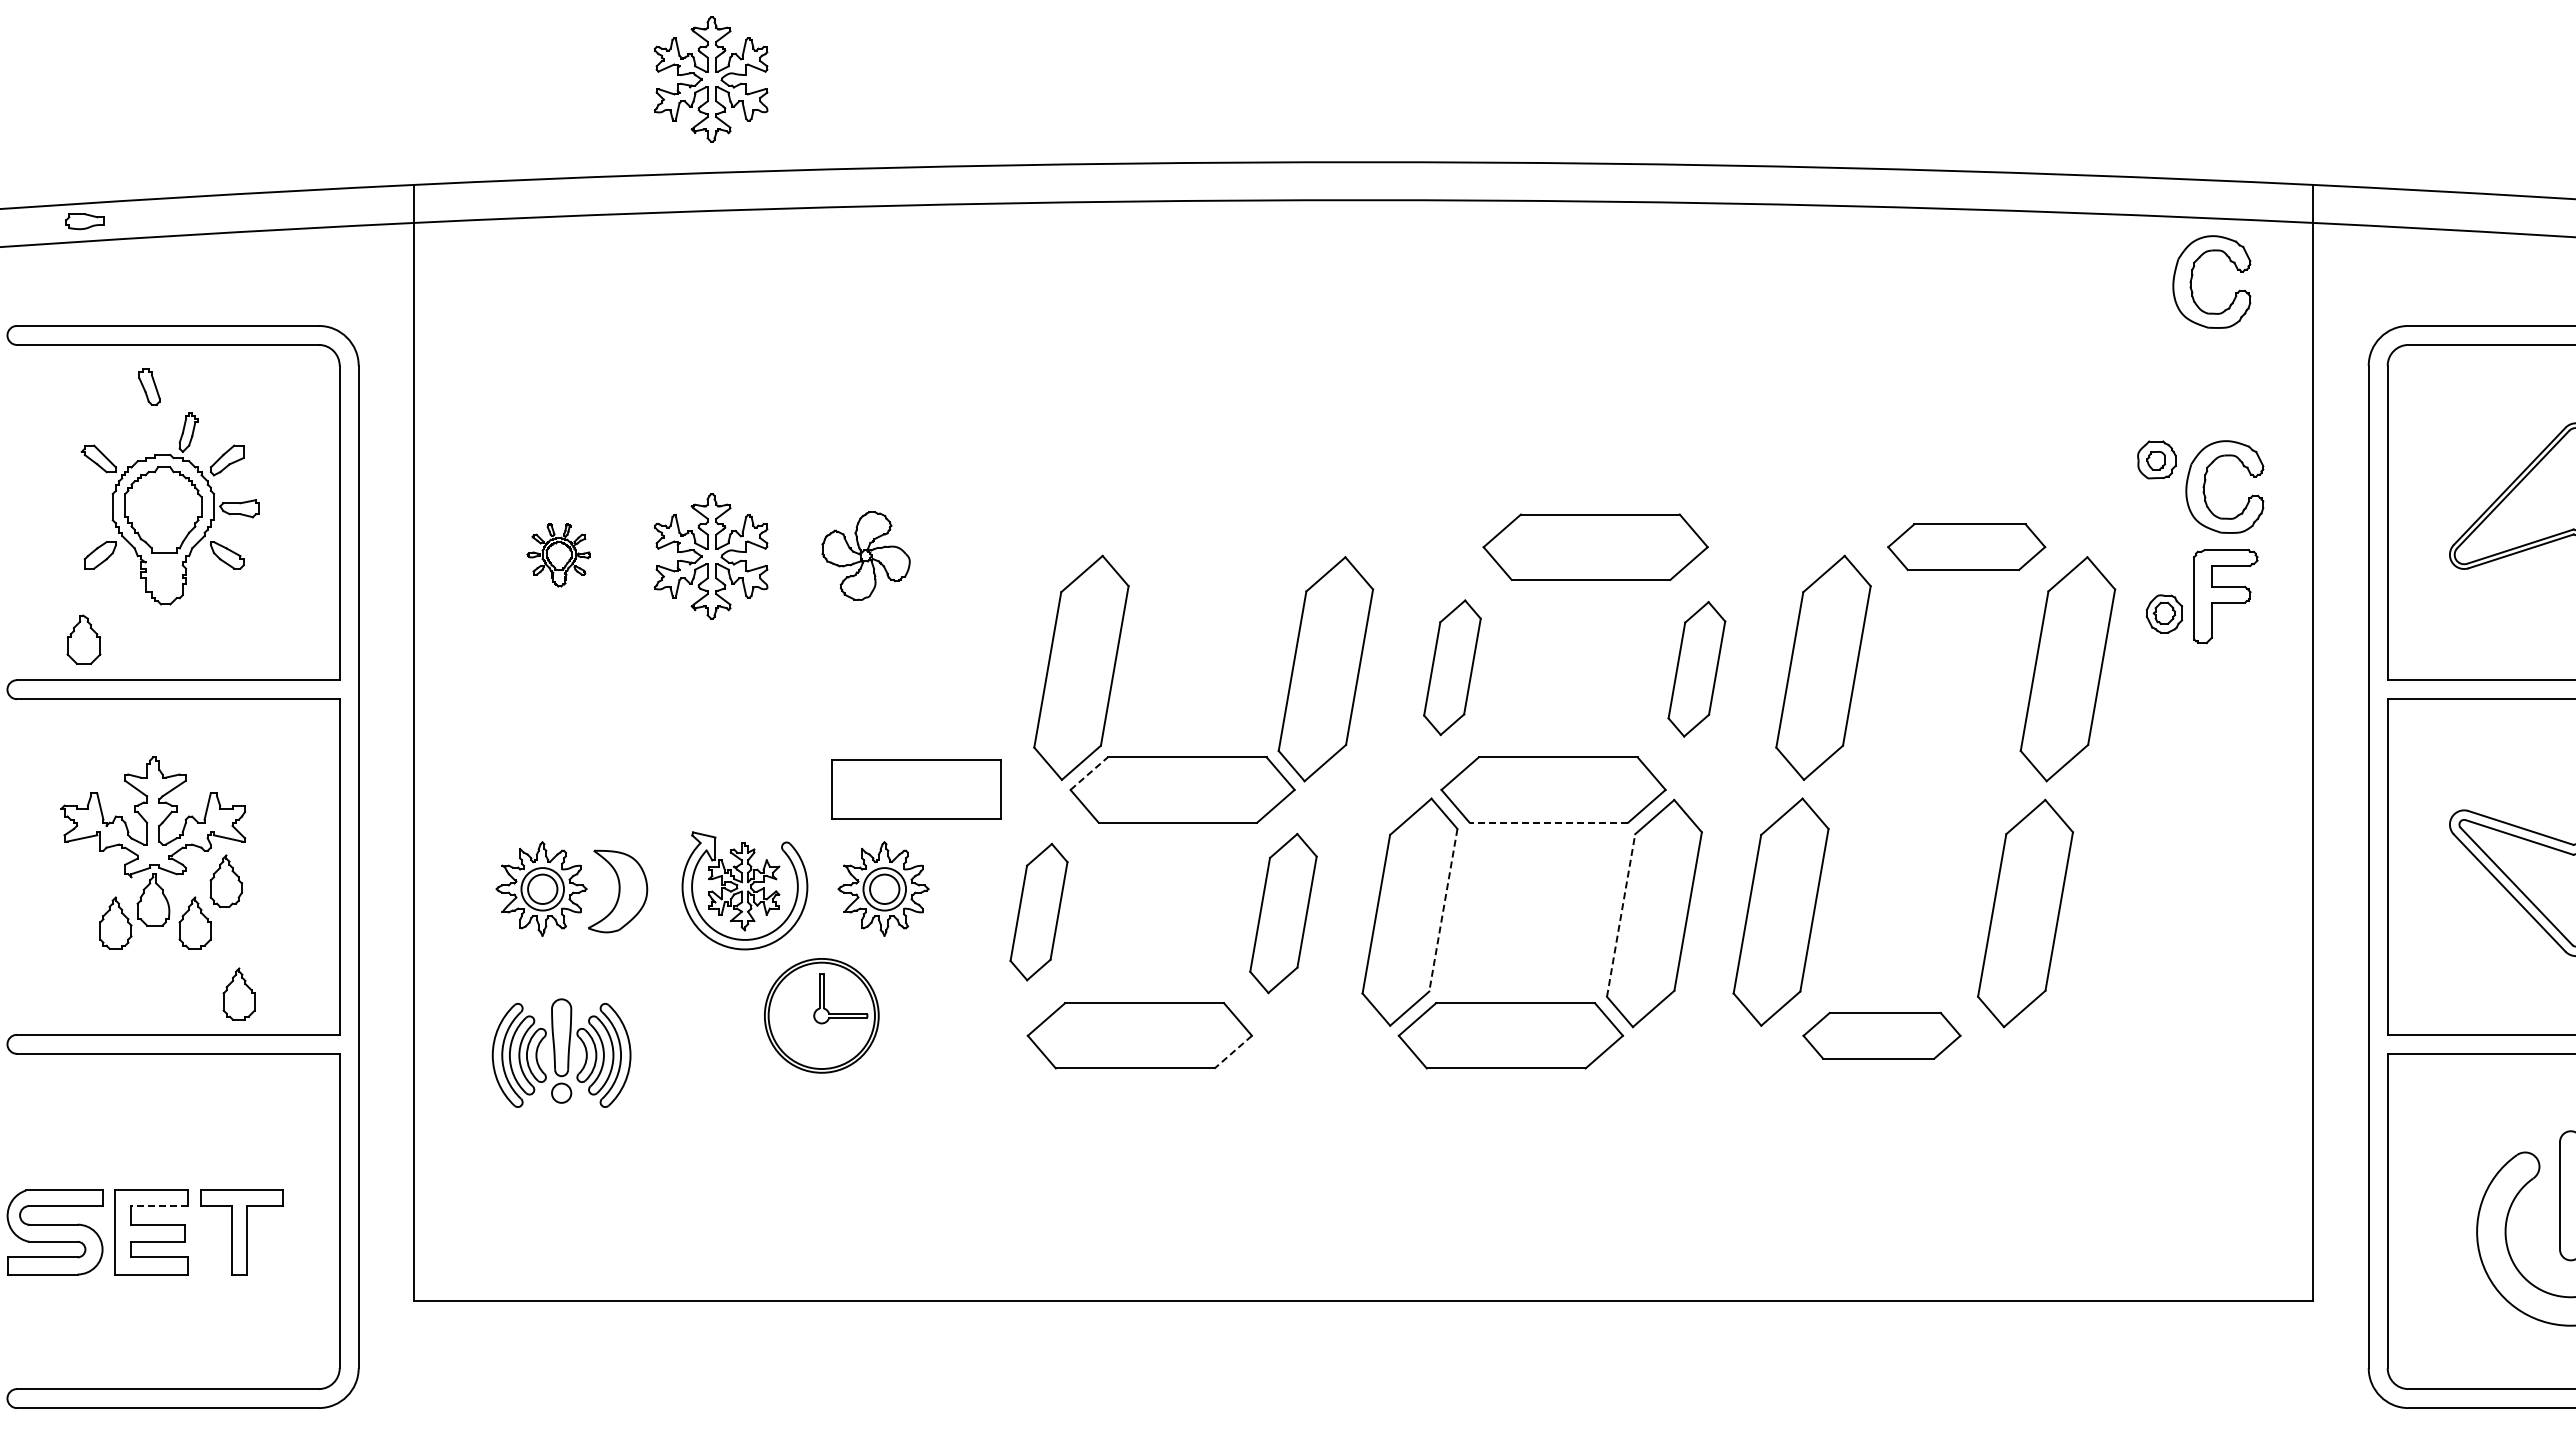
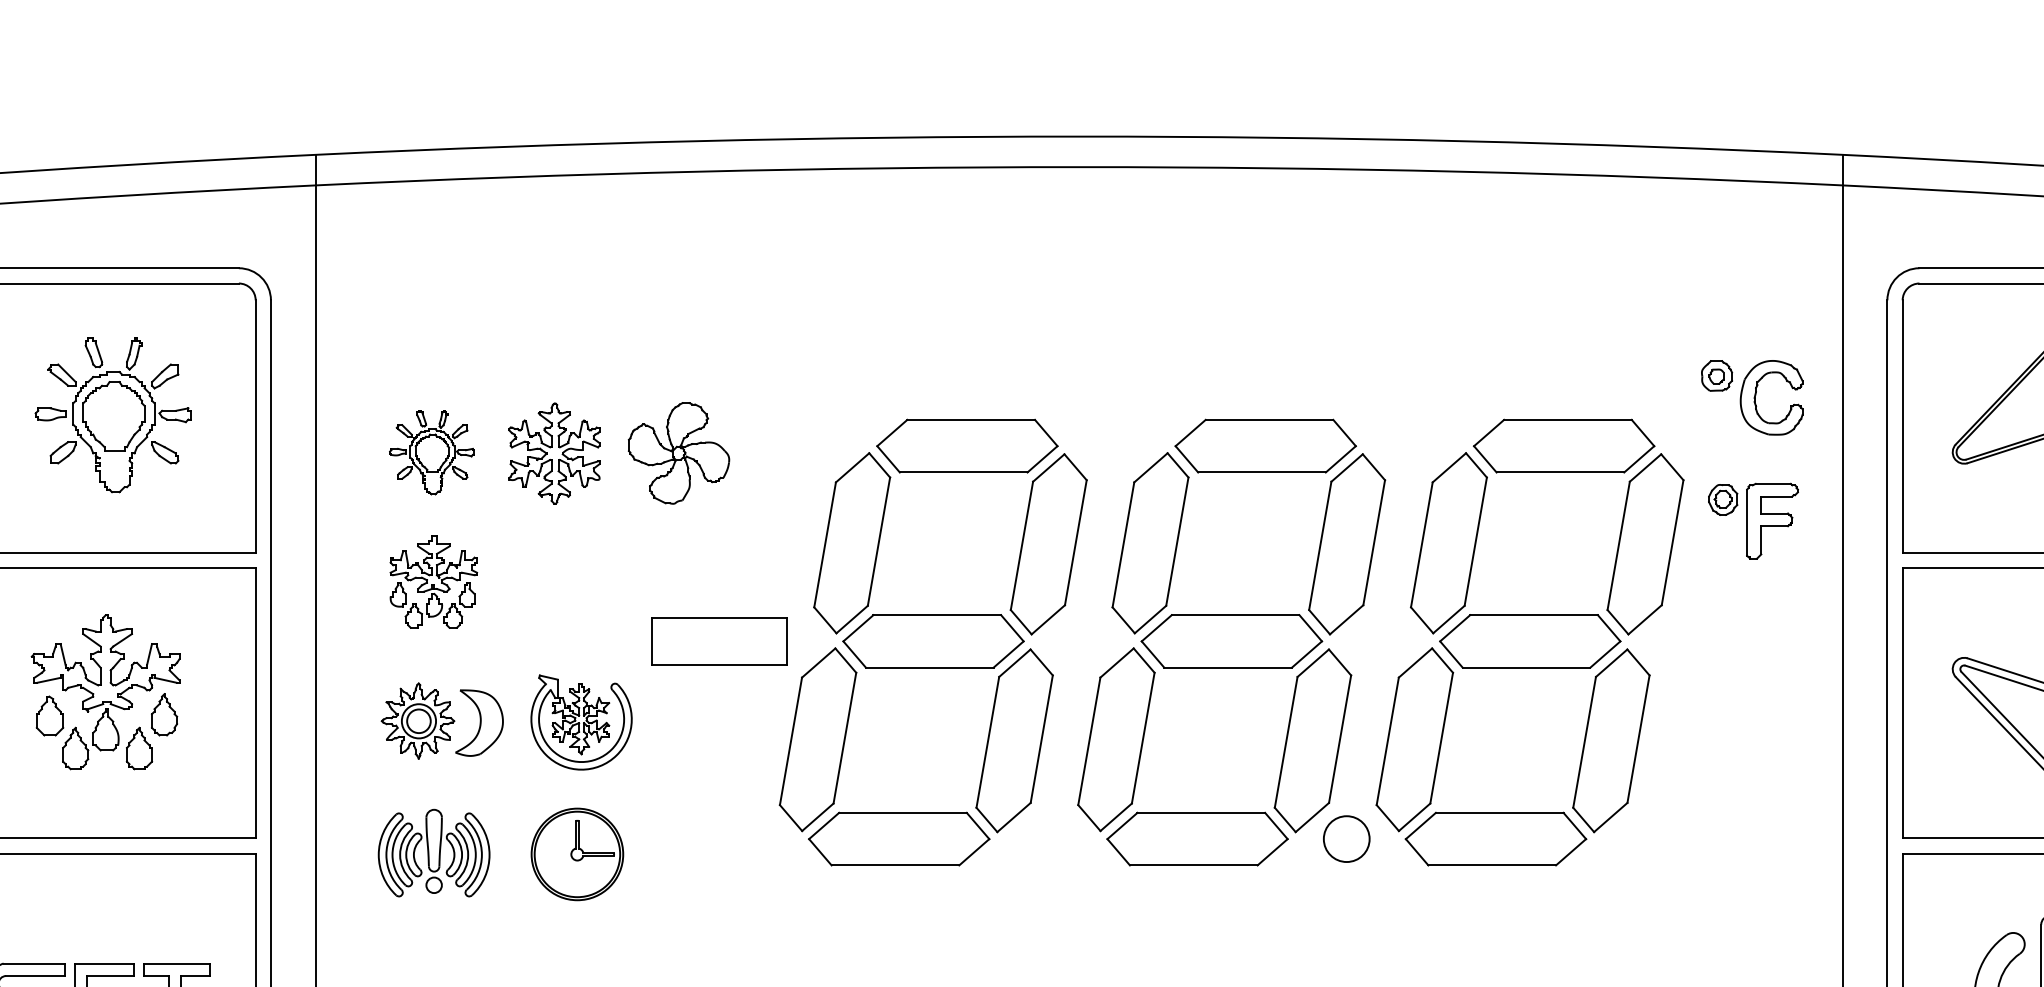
part: (711, 79) -> (554, 70), removed
part: (84, 221) -> (50, 414), moved
part: (2193, 275) -> (1746, 227), removed
part: (149, 386) -> (93, 352), moved
part: (1224, 546) -> (967, 445), added
part: (1966, 546) -> (1563, 445), size x1.43
part: (558, 555) -> (431, 452), size x1.67
part: (865, 555) -> (678, 452), size x1.43
part: (2225, 596) -> (1772, 521), moved
part: (83, 639) -> (49, 715), moved
part: (1452, 667) -> (1150, 542), size x1.67
part: (1696, 669) -> (1346, 544), size x1.67
part: (560, 716) -> (433, 582), added
line: (1089, 773) -> (858, 628), dashed -> solid
part: (1924, 789) -> (1530, 641), added
line: (1548, 822) -> (1227, 667), dashed -> solid
part: (883, 888) -> (692, 720), removed
line: (1443, 910) -> (1143, 738), dashed -> solid
part: (1038, 911) -> (817, 739), size x1.67
part: (1283, 913) -> (1014, 740), size x1.43
line: (1621, 915) -> (1286, 742), dashed -> solid
part: (238, 993) -> (174, 805), removed
part: (821, 1015) -> (577, 854), moved
circle: (1696, 1035) -> (1346, 838), added
part: (1881, 1035) -> (1495, 838), size x1.43
line: (1233, 1052) -> (974, 852), dashed -> solid
line: (159, 1206) -> (110, 976), dashed -> solid

